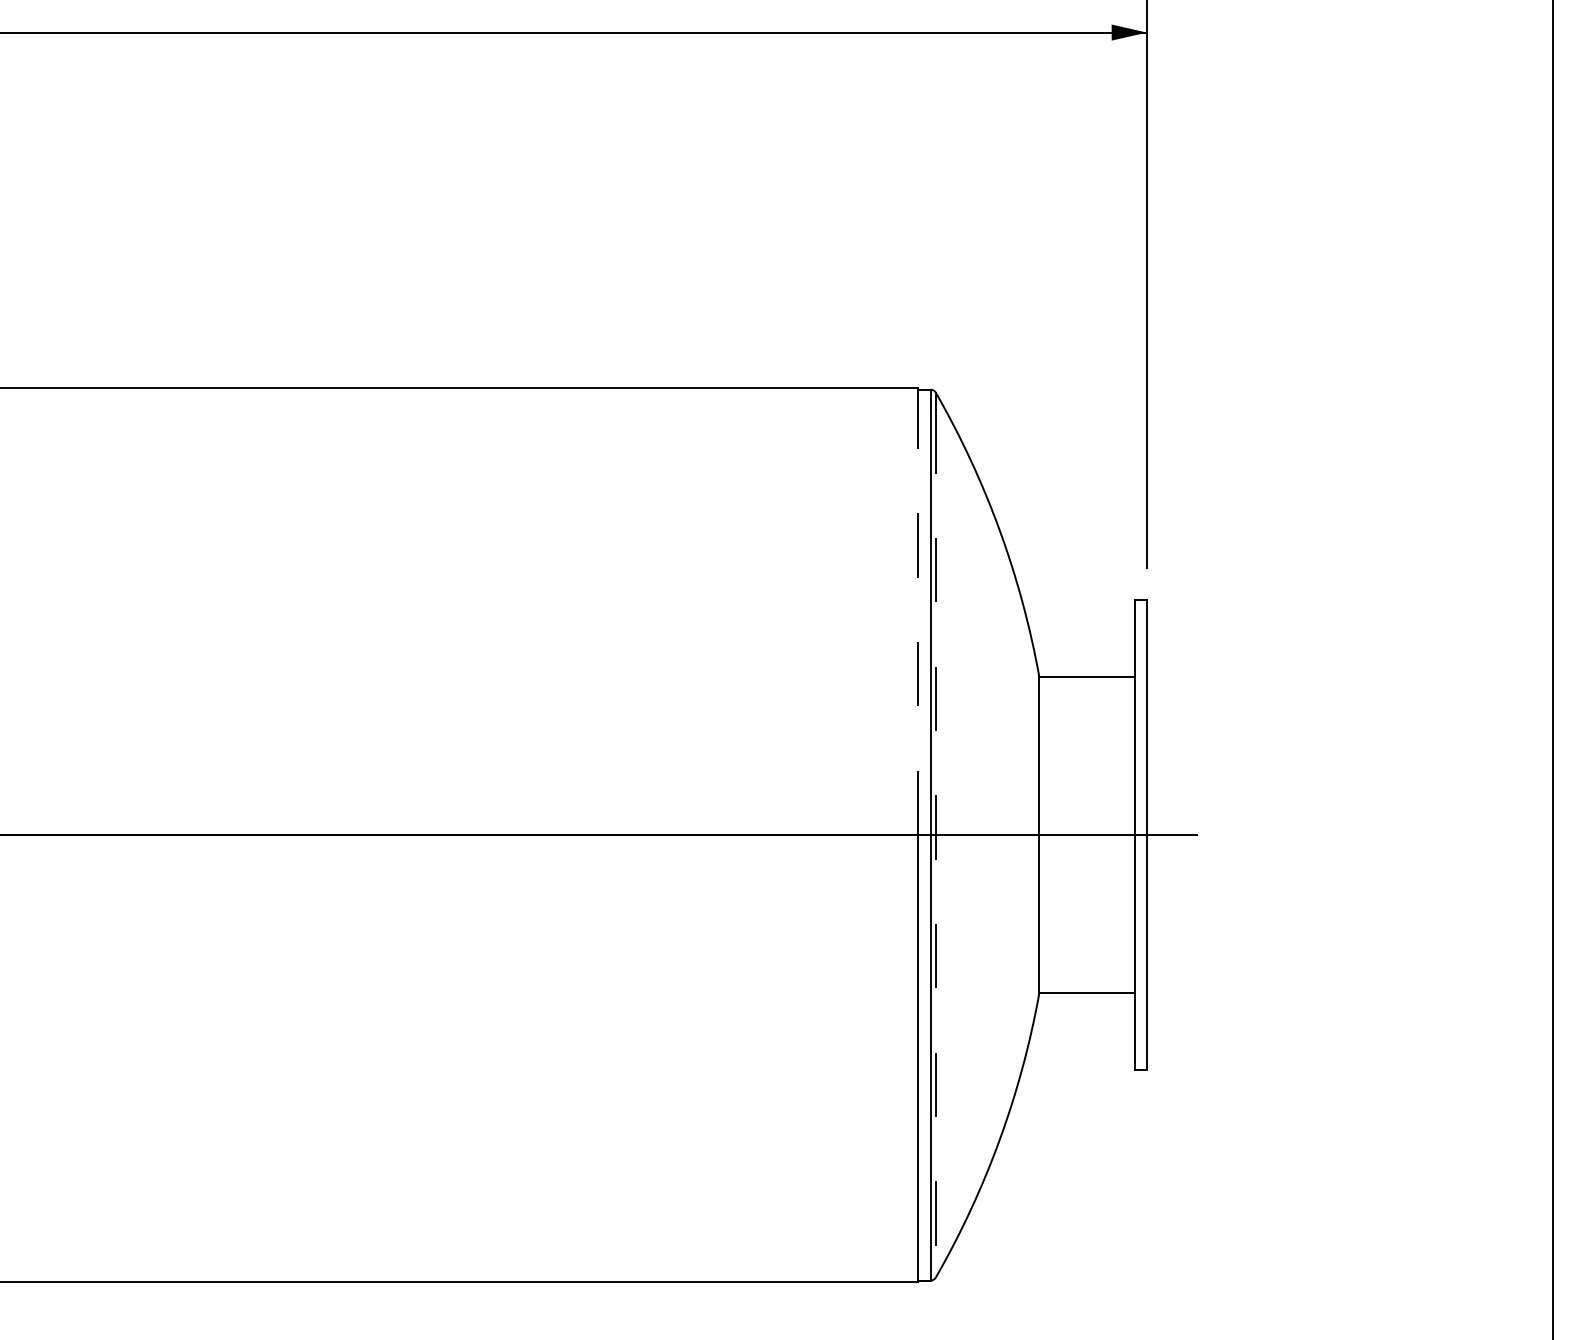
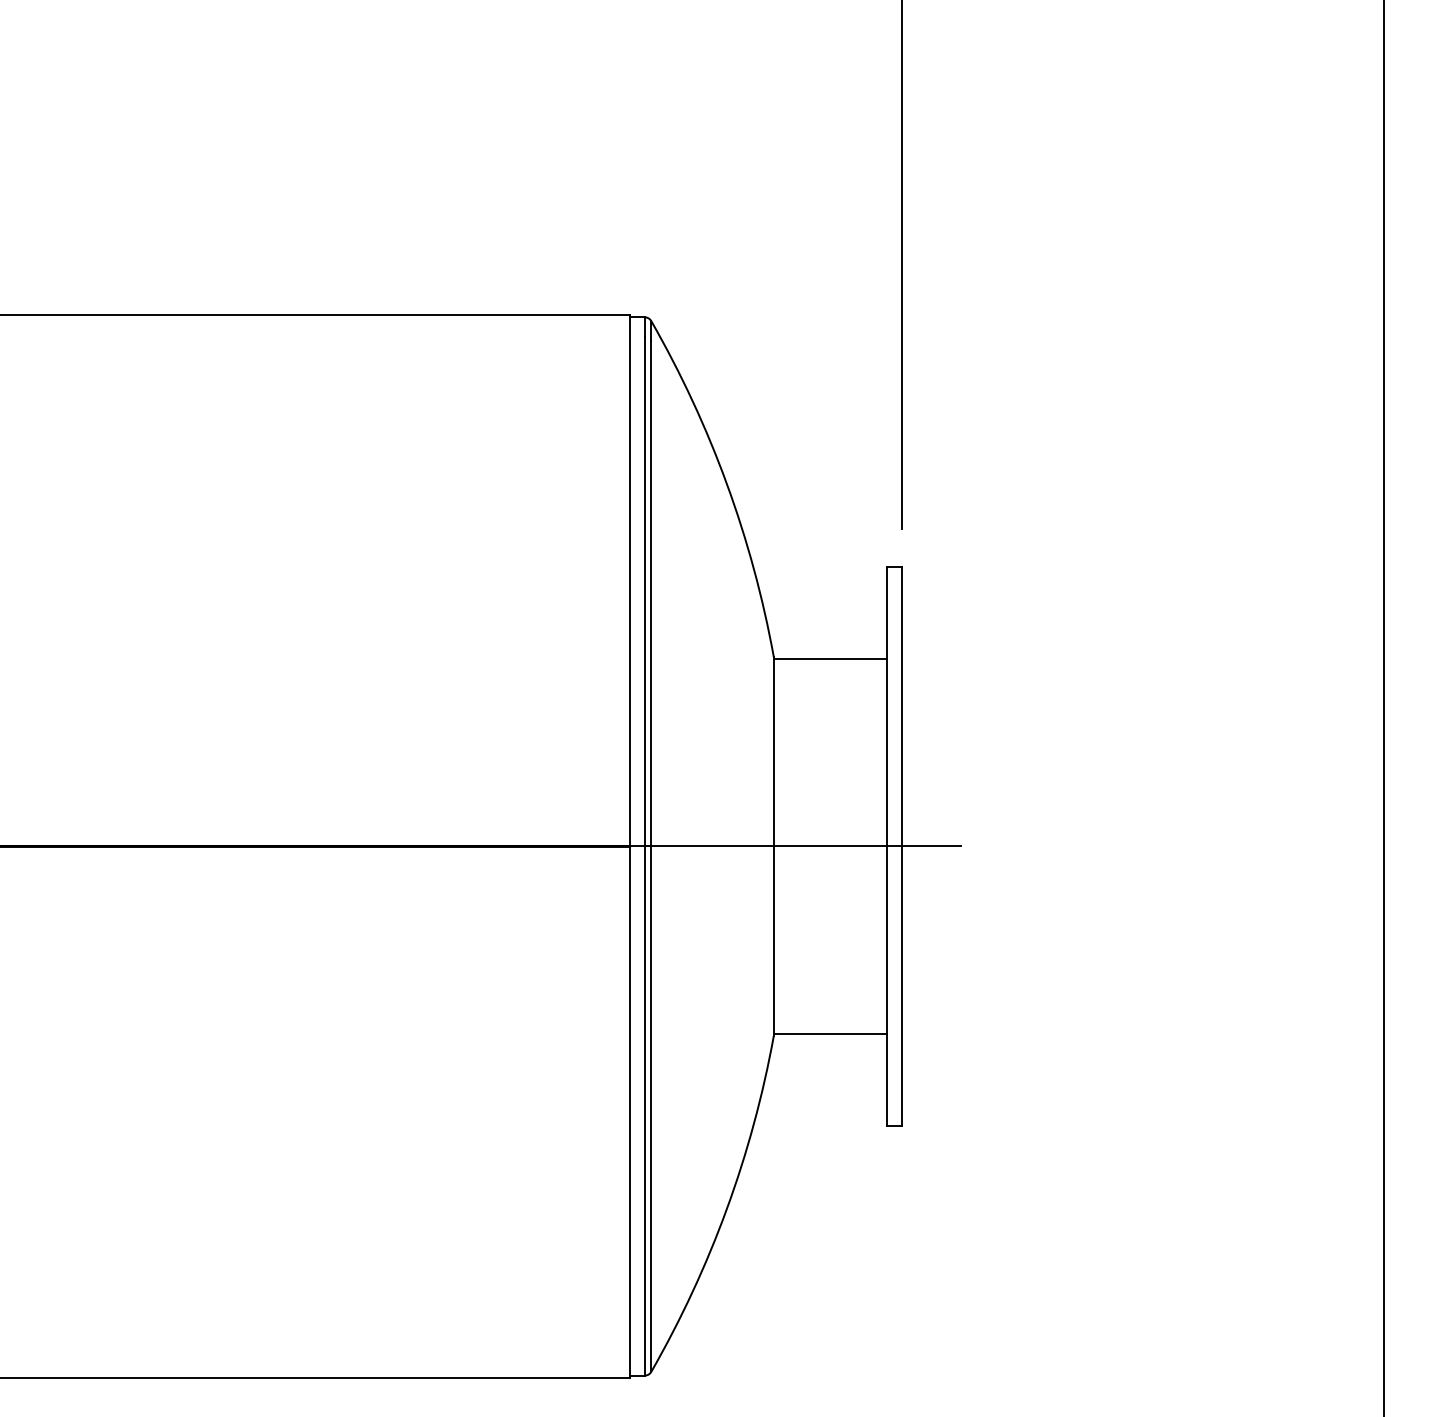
line: (918, 611) -> (630, 580), dashed -> solid
line: (935, 843) -> (650, 856), dashed -> solid

